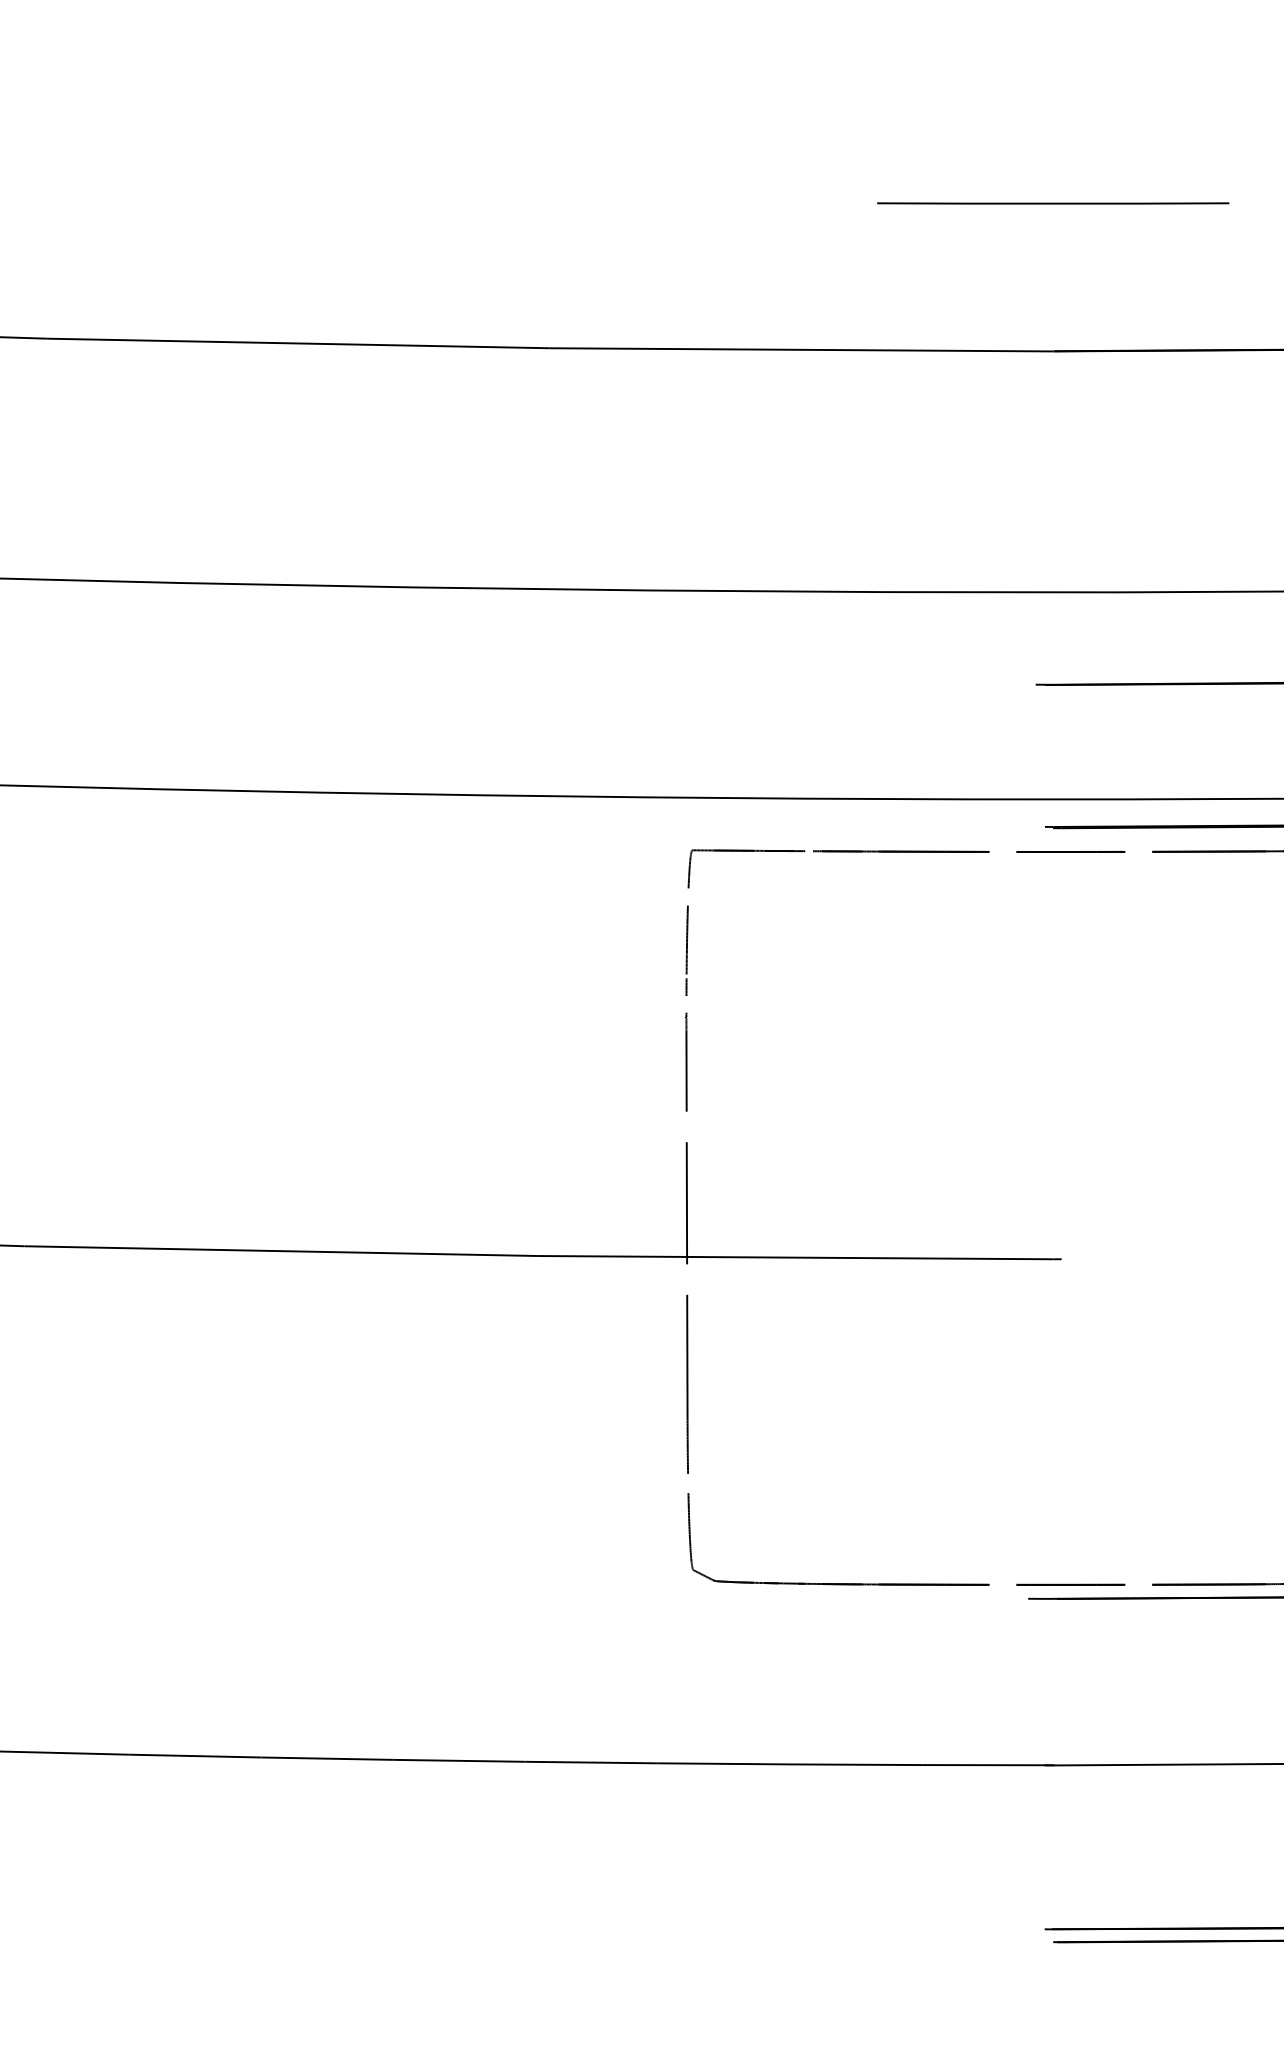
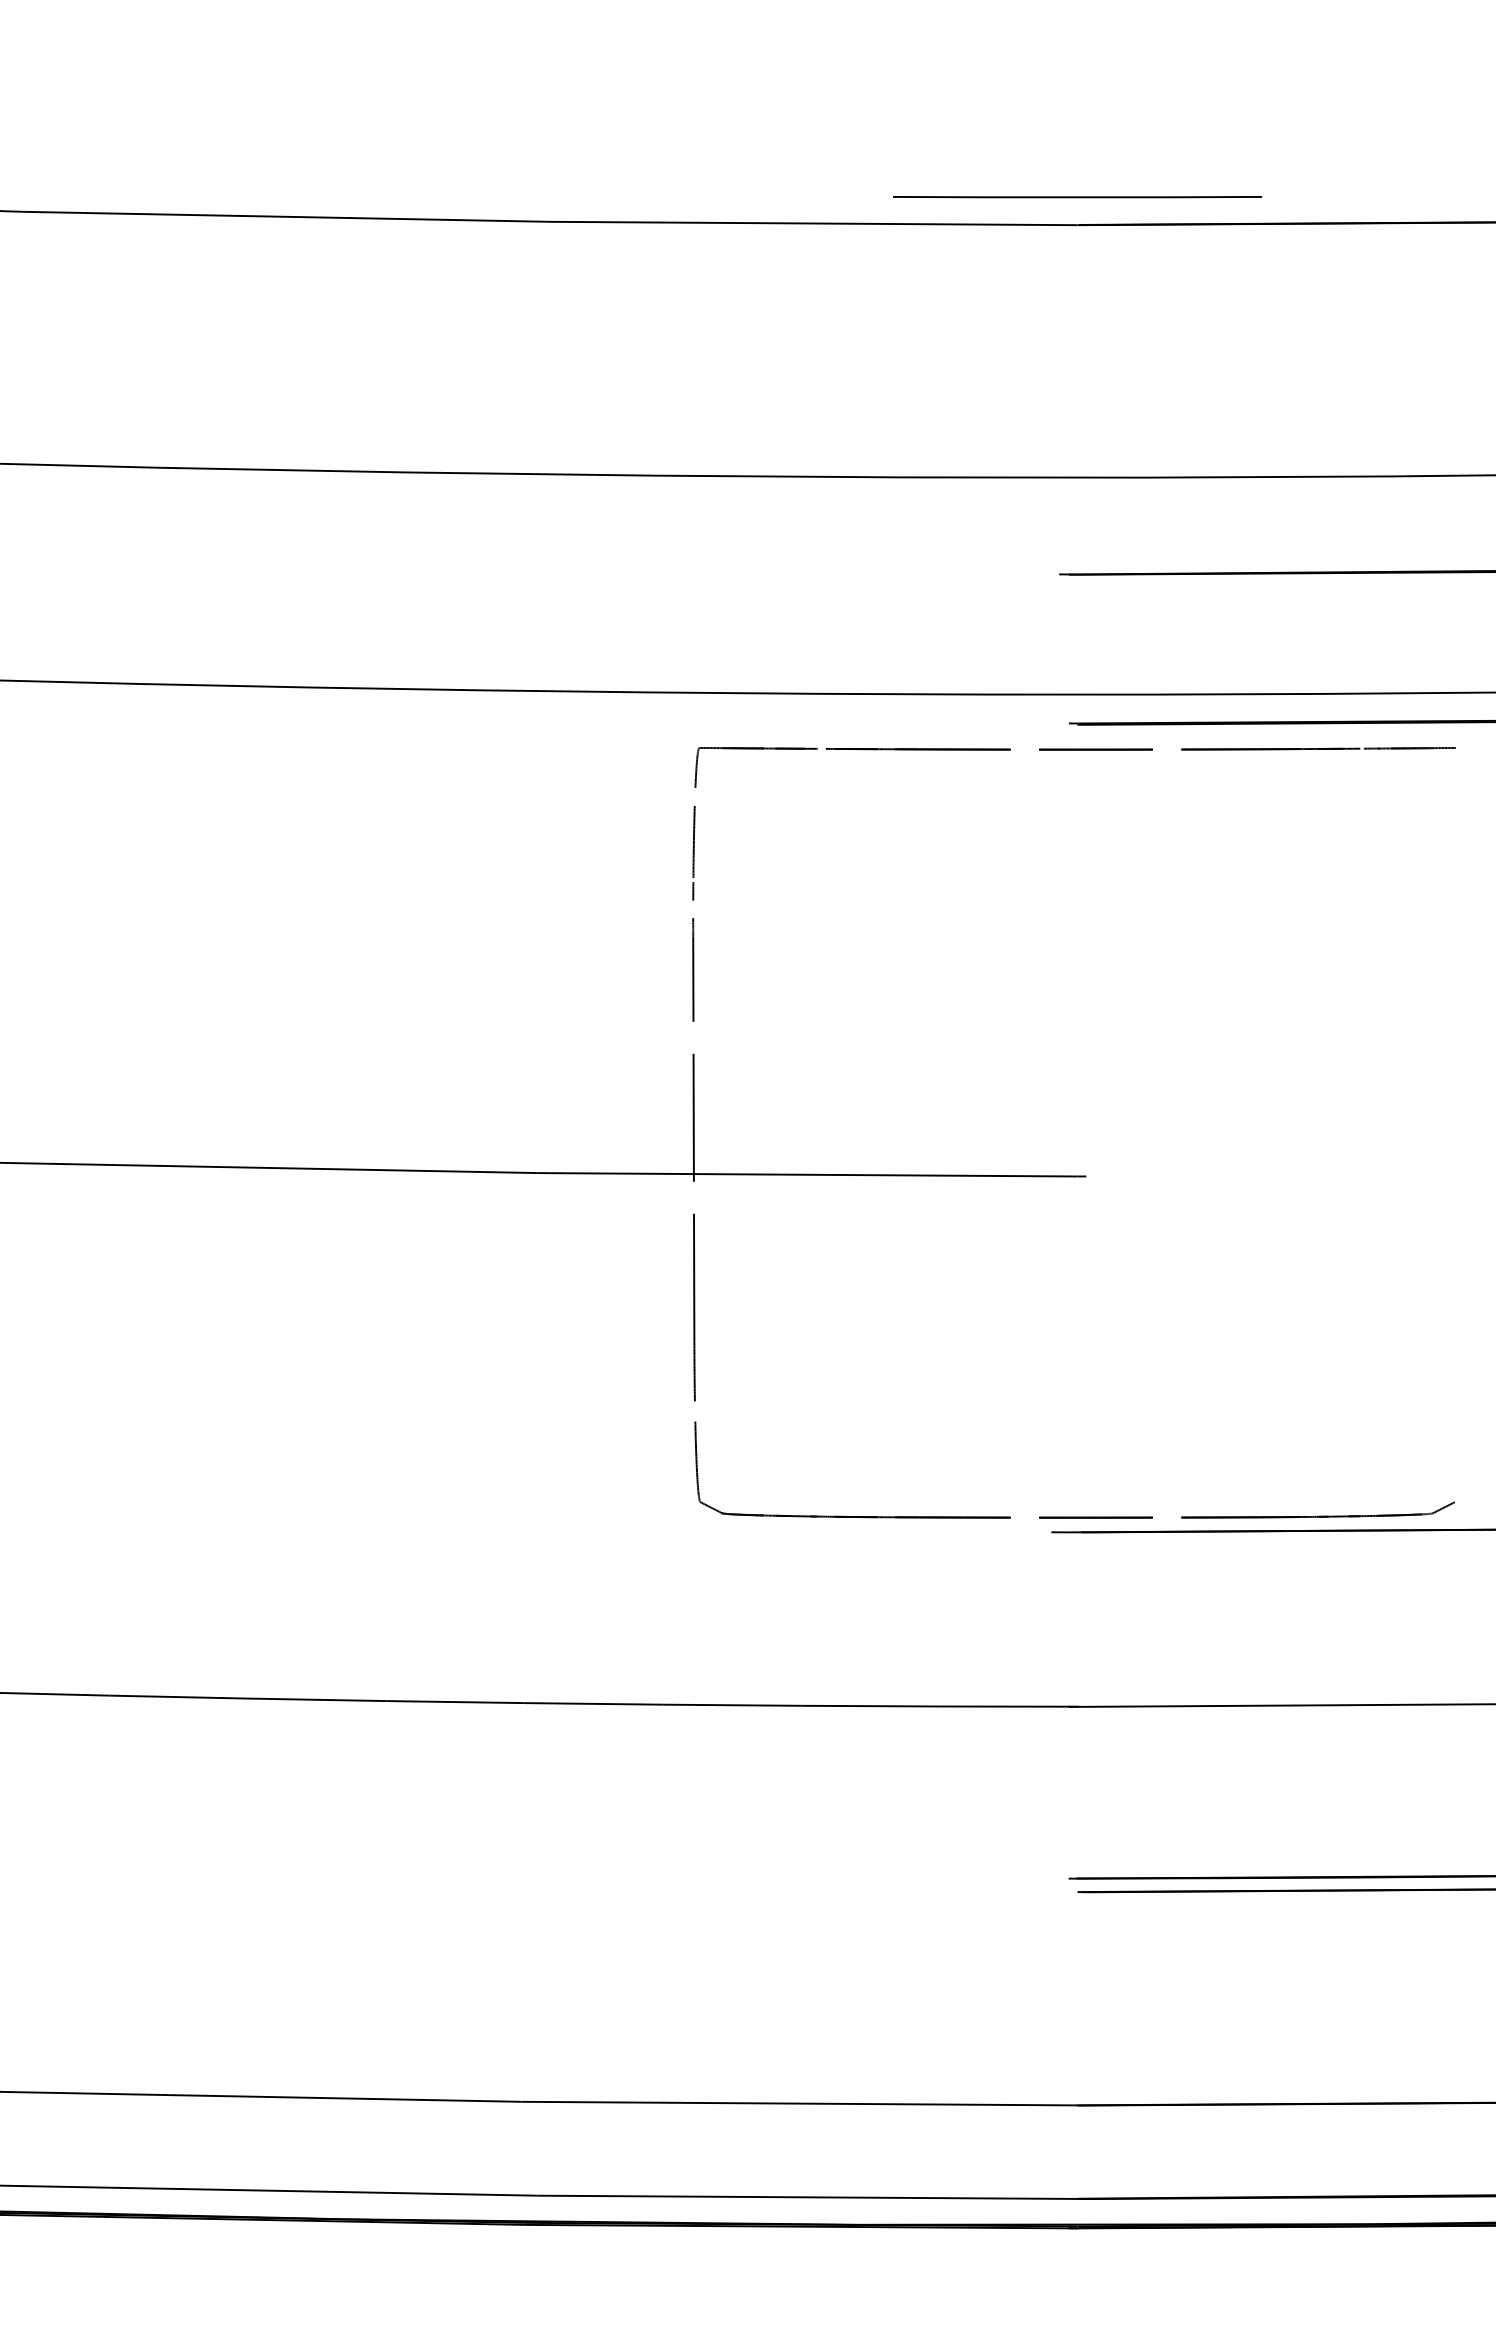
line: (1053, 203) -> (1077, 197), moved

